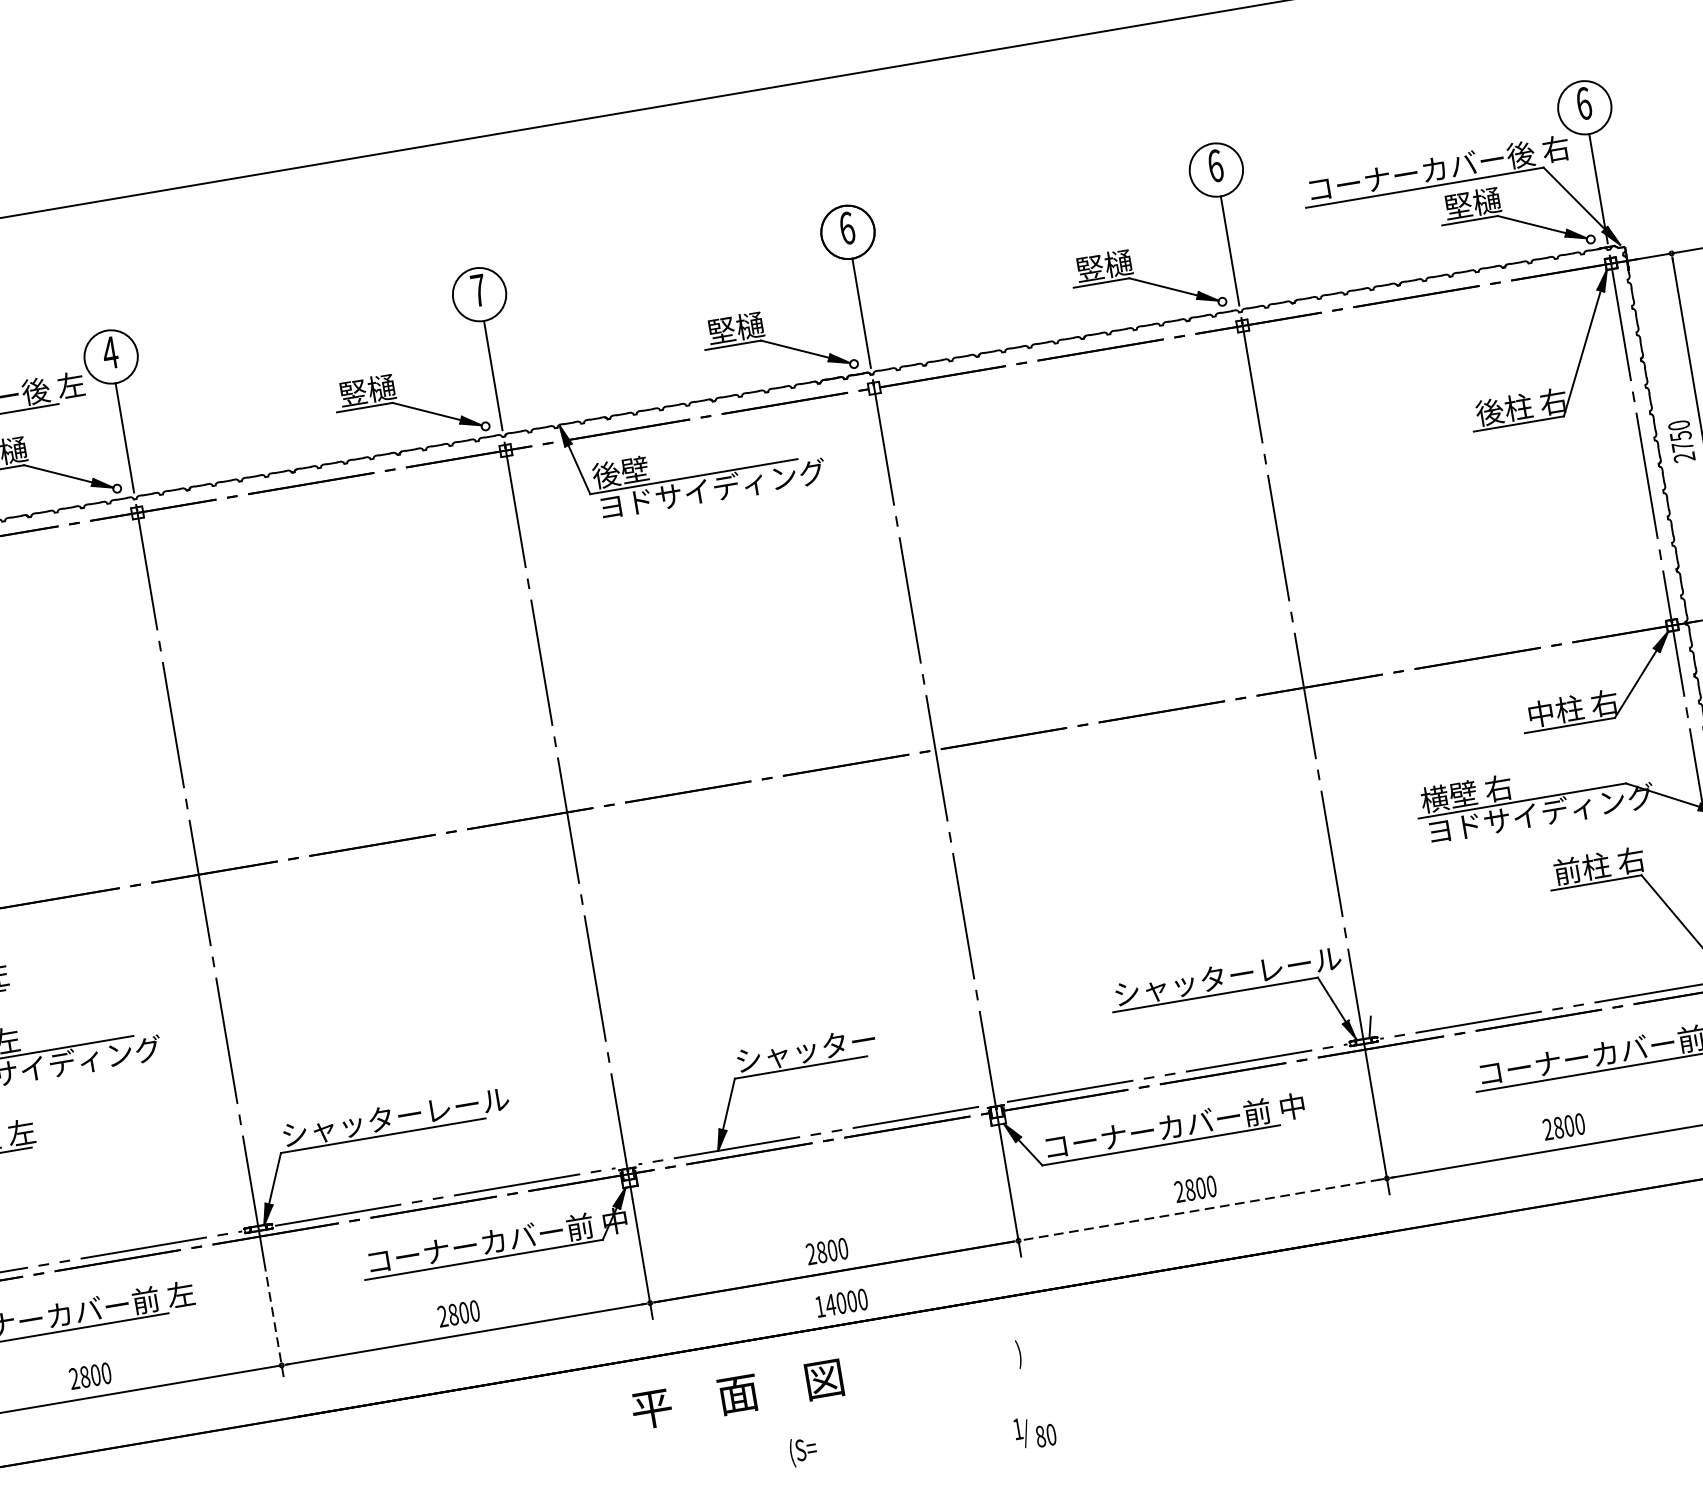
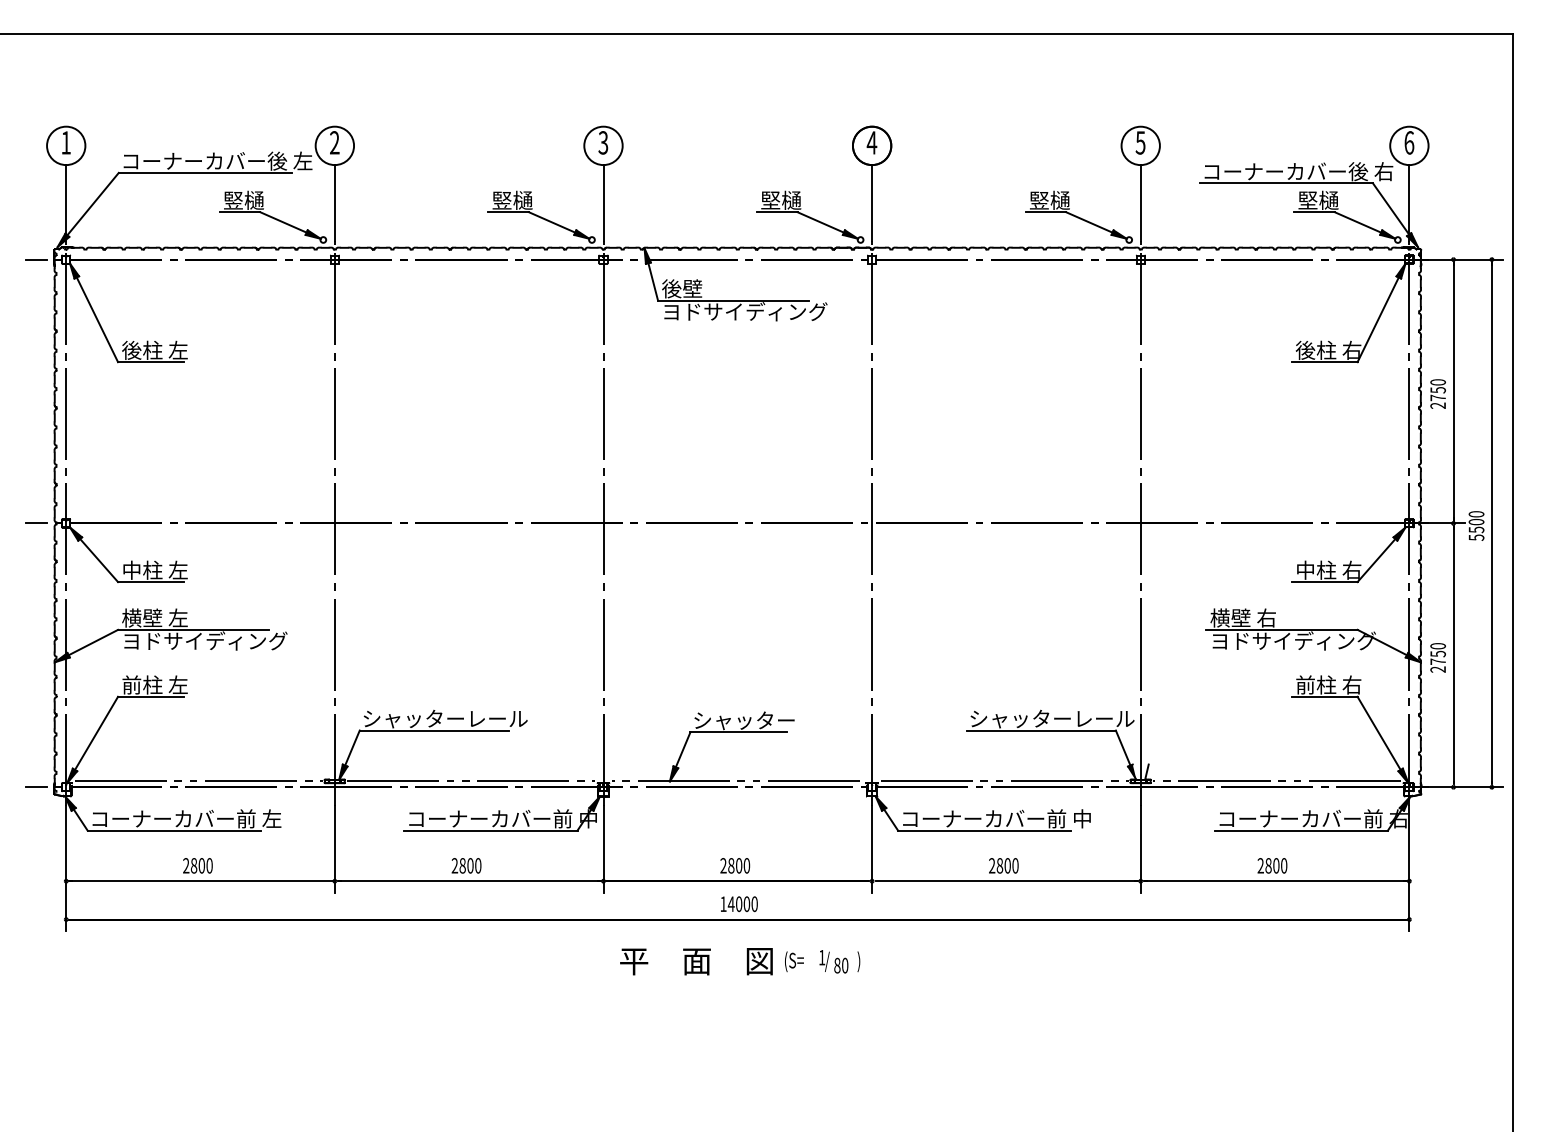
text: (1215, 165) -> (1140, 142), 6 -> 5
text: (846, 227) -> (871, 142), 6 -> 4
text: (478, 290) -> (603, 142), 7 -> 3
text: (109, 352) -> (334, 142), 4 -> 2
line: (1202, 1210) -> (1006, 881), dashed -> solid
line: (273, 1322) -> (334, 849), dashed -> solid
text: (737, 1394) -> (696, 961), moved
text: (1034, 1431) -> (833, 961), moved
text: (803, 1451) -> (794, 961), moved

